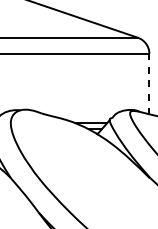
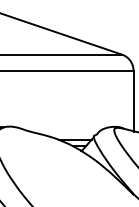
line: (149, 83) -> (133, 100), dashed -> solid

